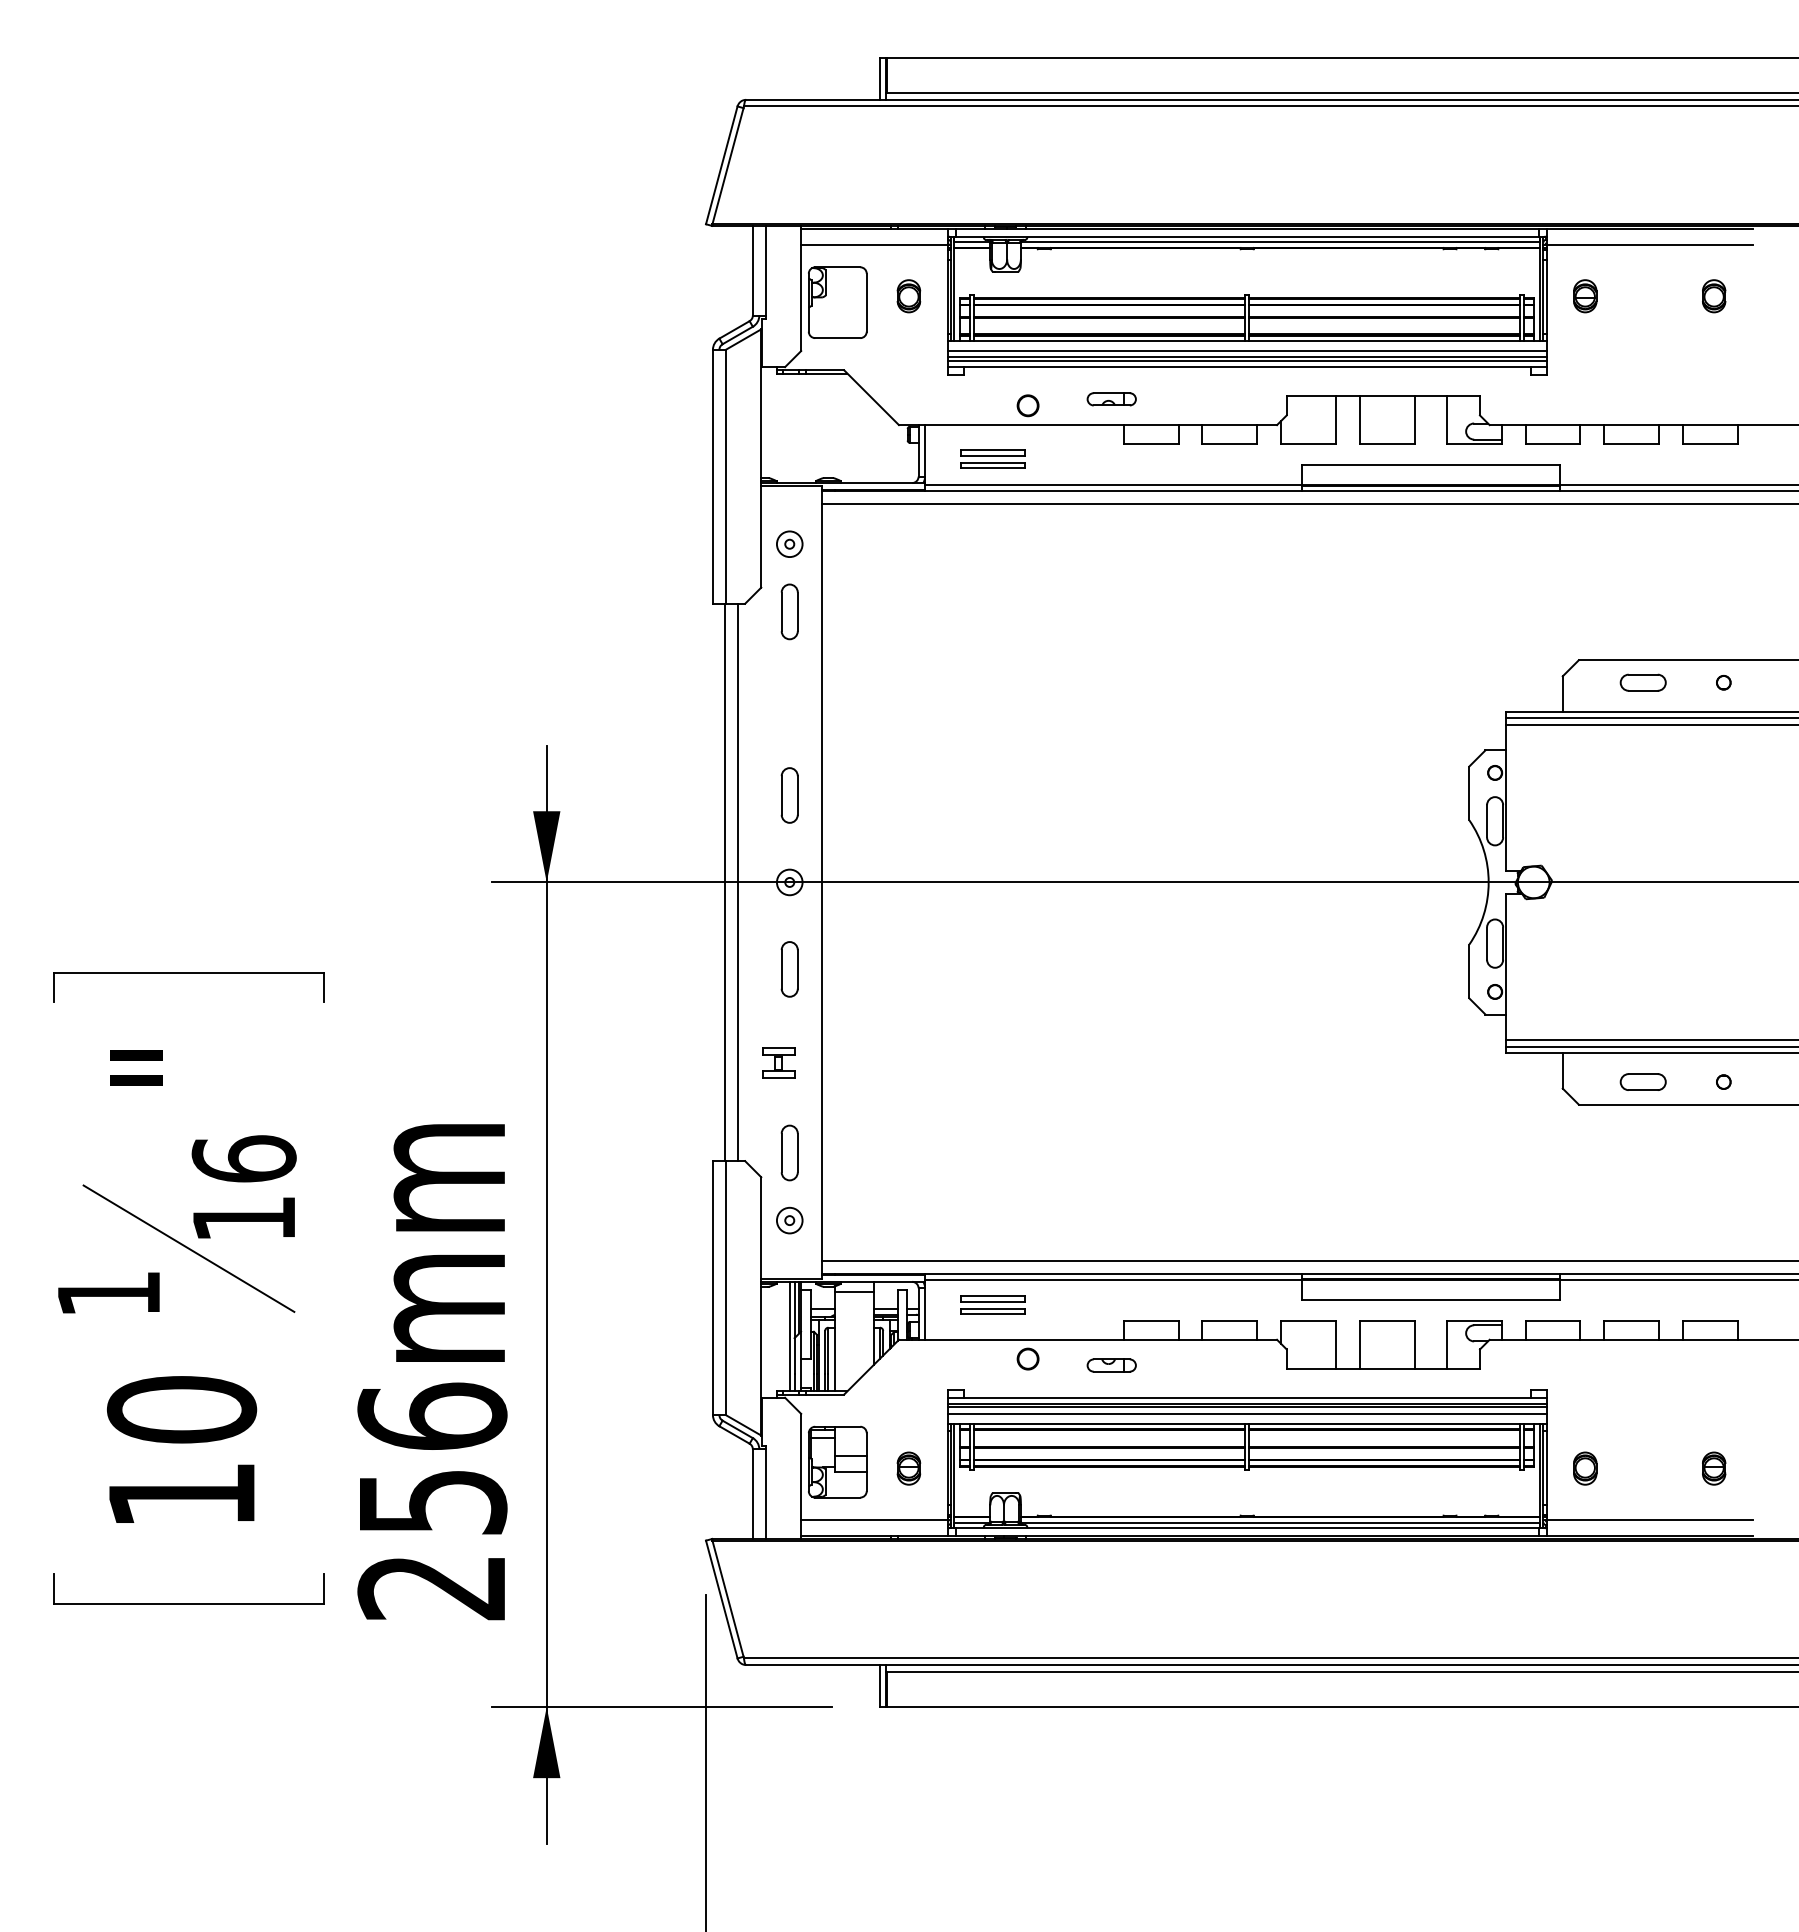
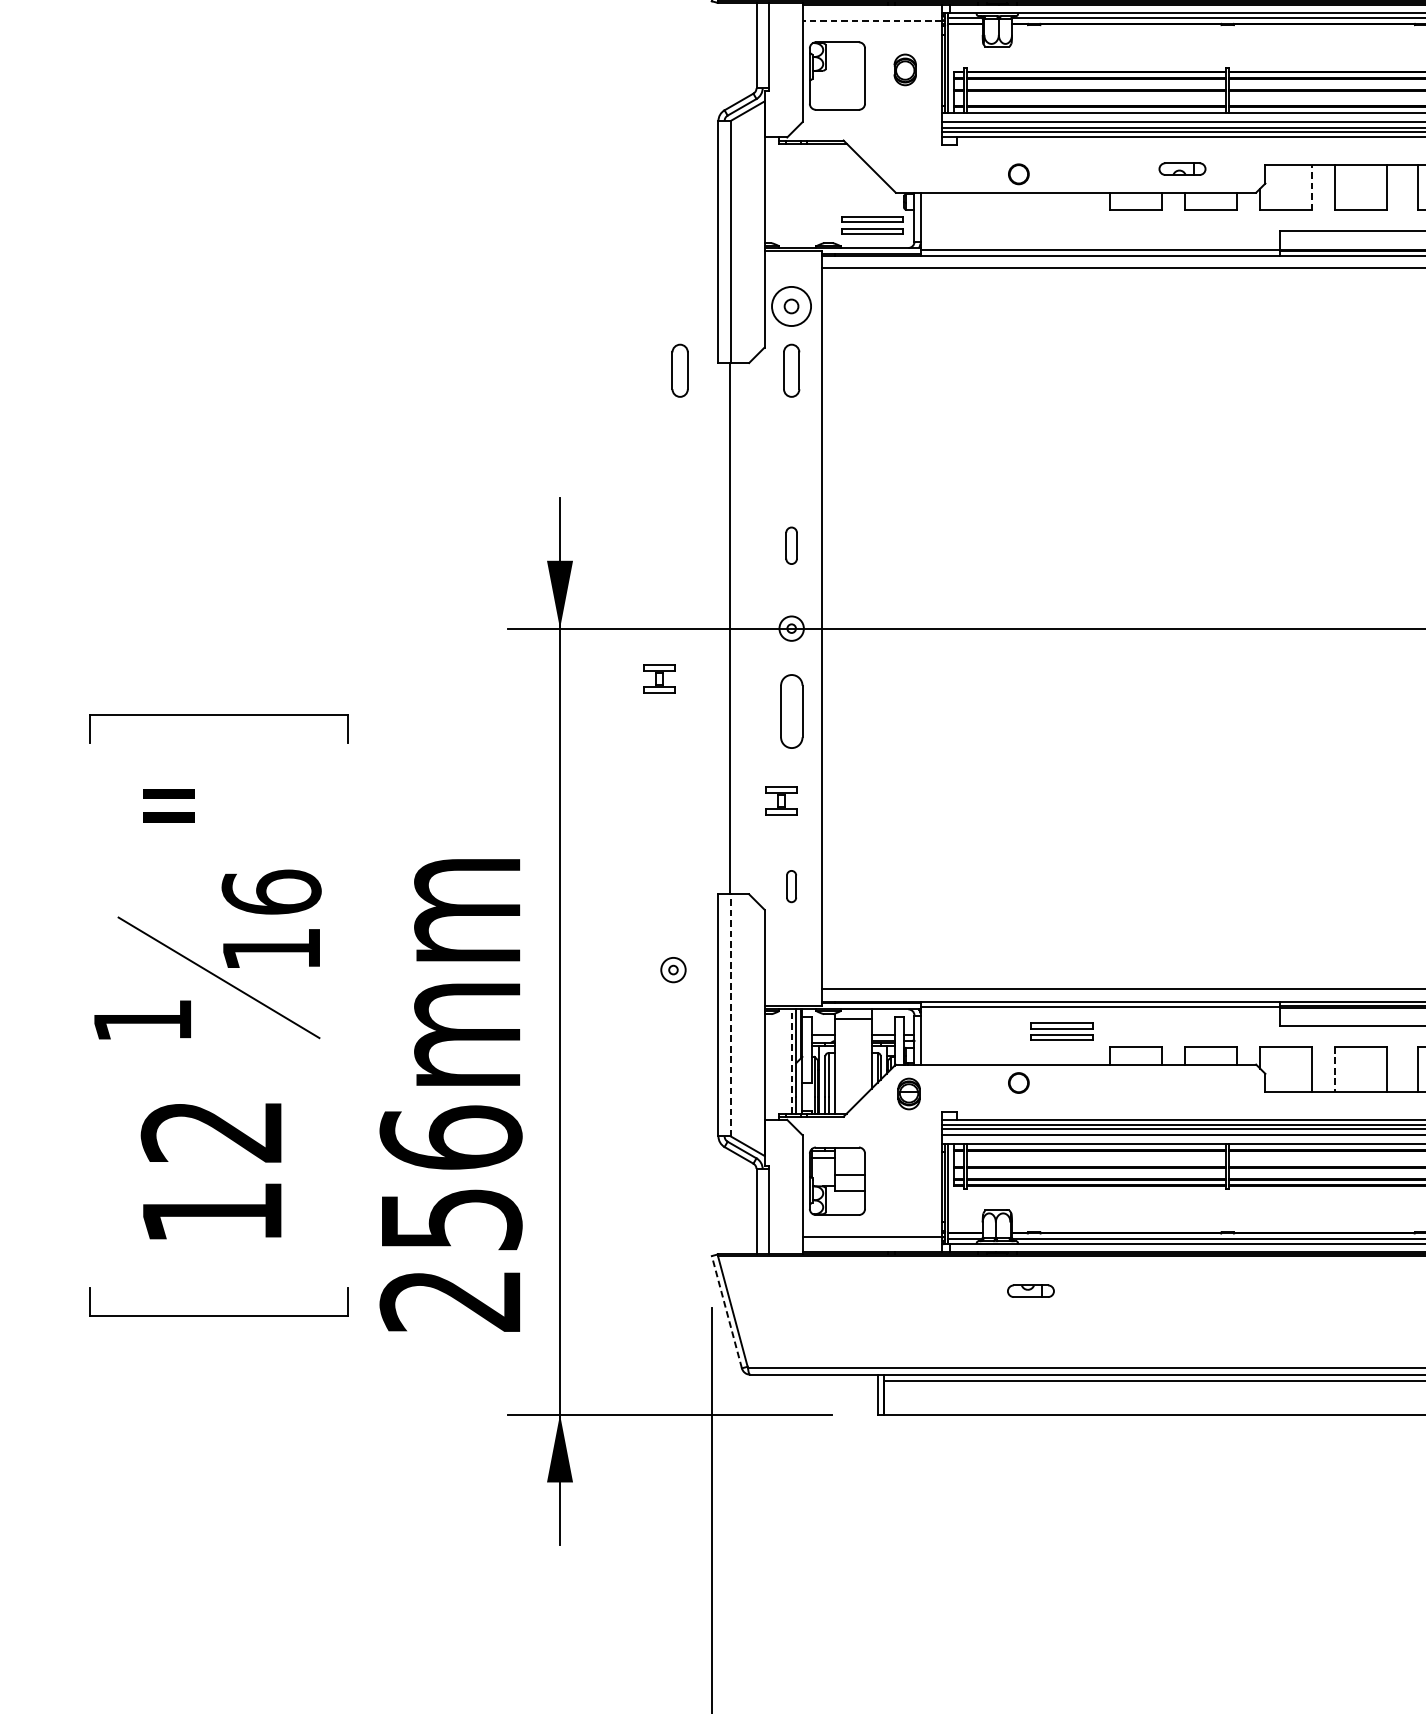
line: (873, 244) -> (871, 20), solid -> dashed
part: (1111, 399) -> (1182, 169), moved
line: (1335, 419) -> (1311, 187), solid -> dashed
part: (992, 458) -> (871, 224), moved
part: (789, 543) -> (791, 305), size x1.6
part: (672, 611) -> (679, 370), added
part: (789, 795) -> (791, 545), size x0.7
line: (738, 882) -> (742, 628), removed
part: (650, 934) -> (658, 678), added
part: (789, 969) -> (791, 711), size x1.4
part: (789, 1152) -> (791, 886), size x0.6
part: (789, 1220) -> (673, 969), moved
line: (725, 1288) -> (730, 1015), solid -> dashed
part: (992, 1304) -> (1061, 1030), moved
line: (789, 1336) -> (791, 1061), solid -> dashed
line: (1359, 1345) -> (1334, 1070), solid -> dashed
part: (1111, 1365) -> (1030, 1291), moved
text: (181, 1409) -> (211, 1131), 10 -> 12
part: (908, 1468) -> (908, 1093), moved
line: (721, 1599) -> (726, 1312), solid -> dashed

